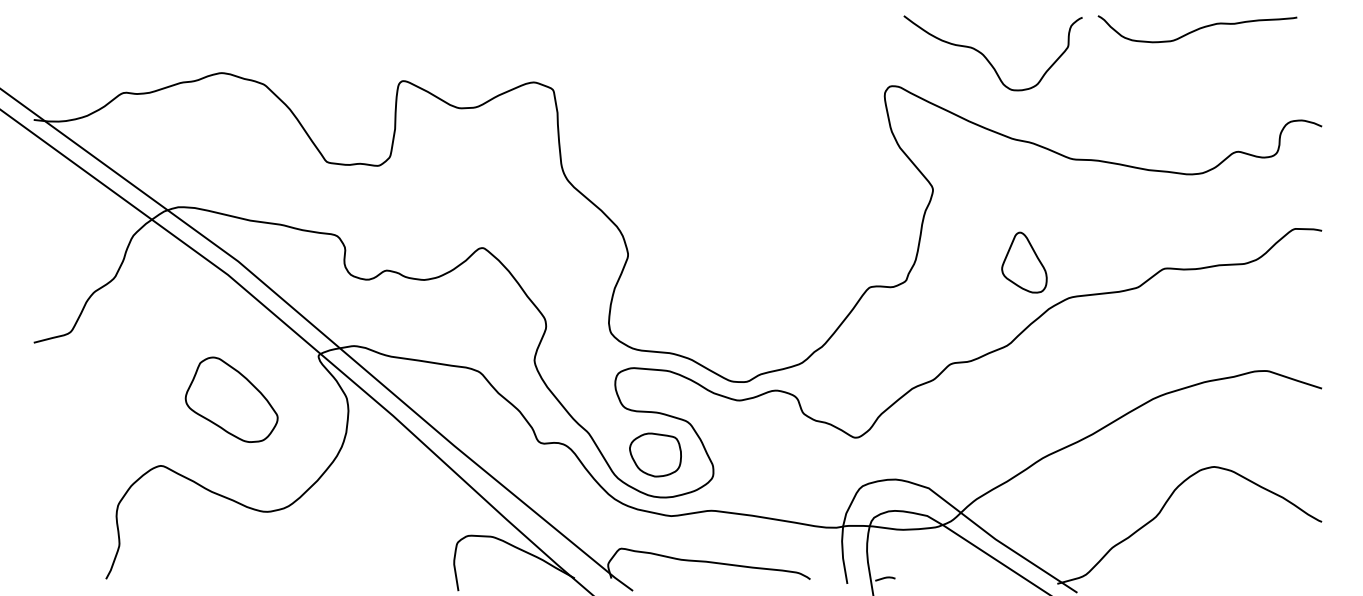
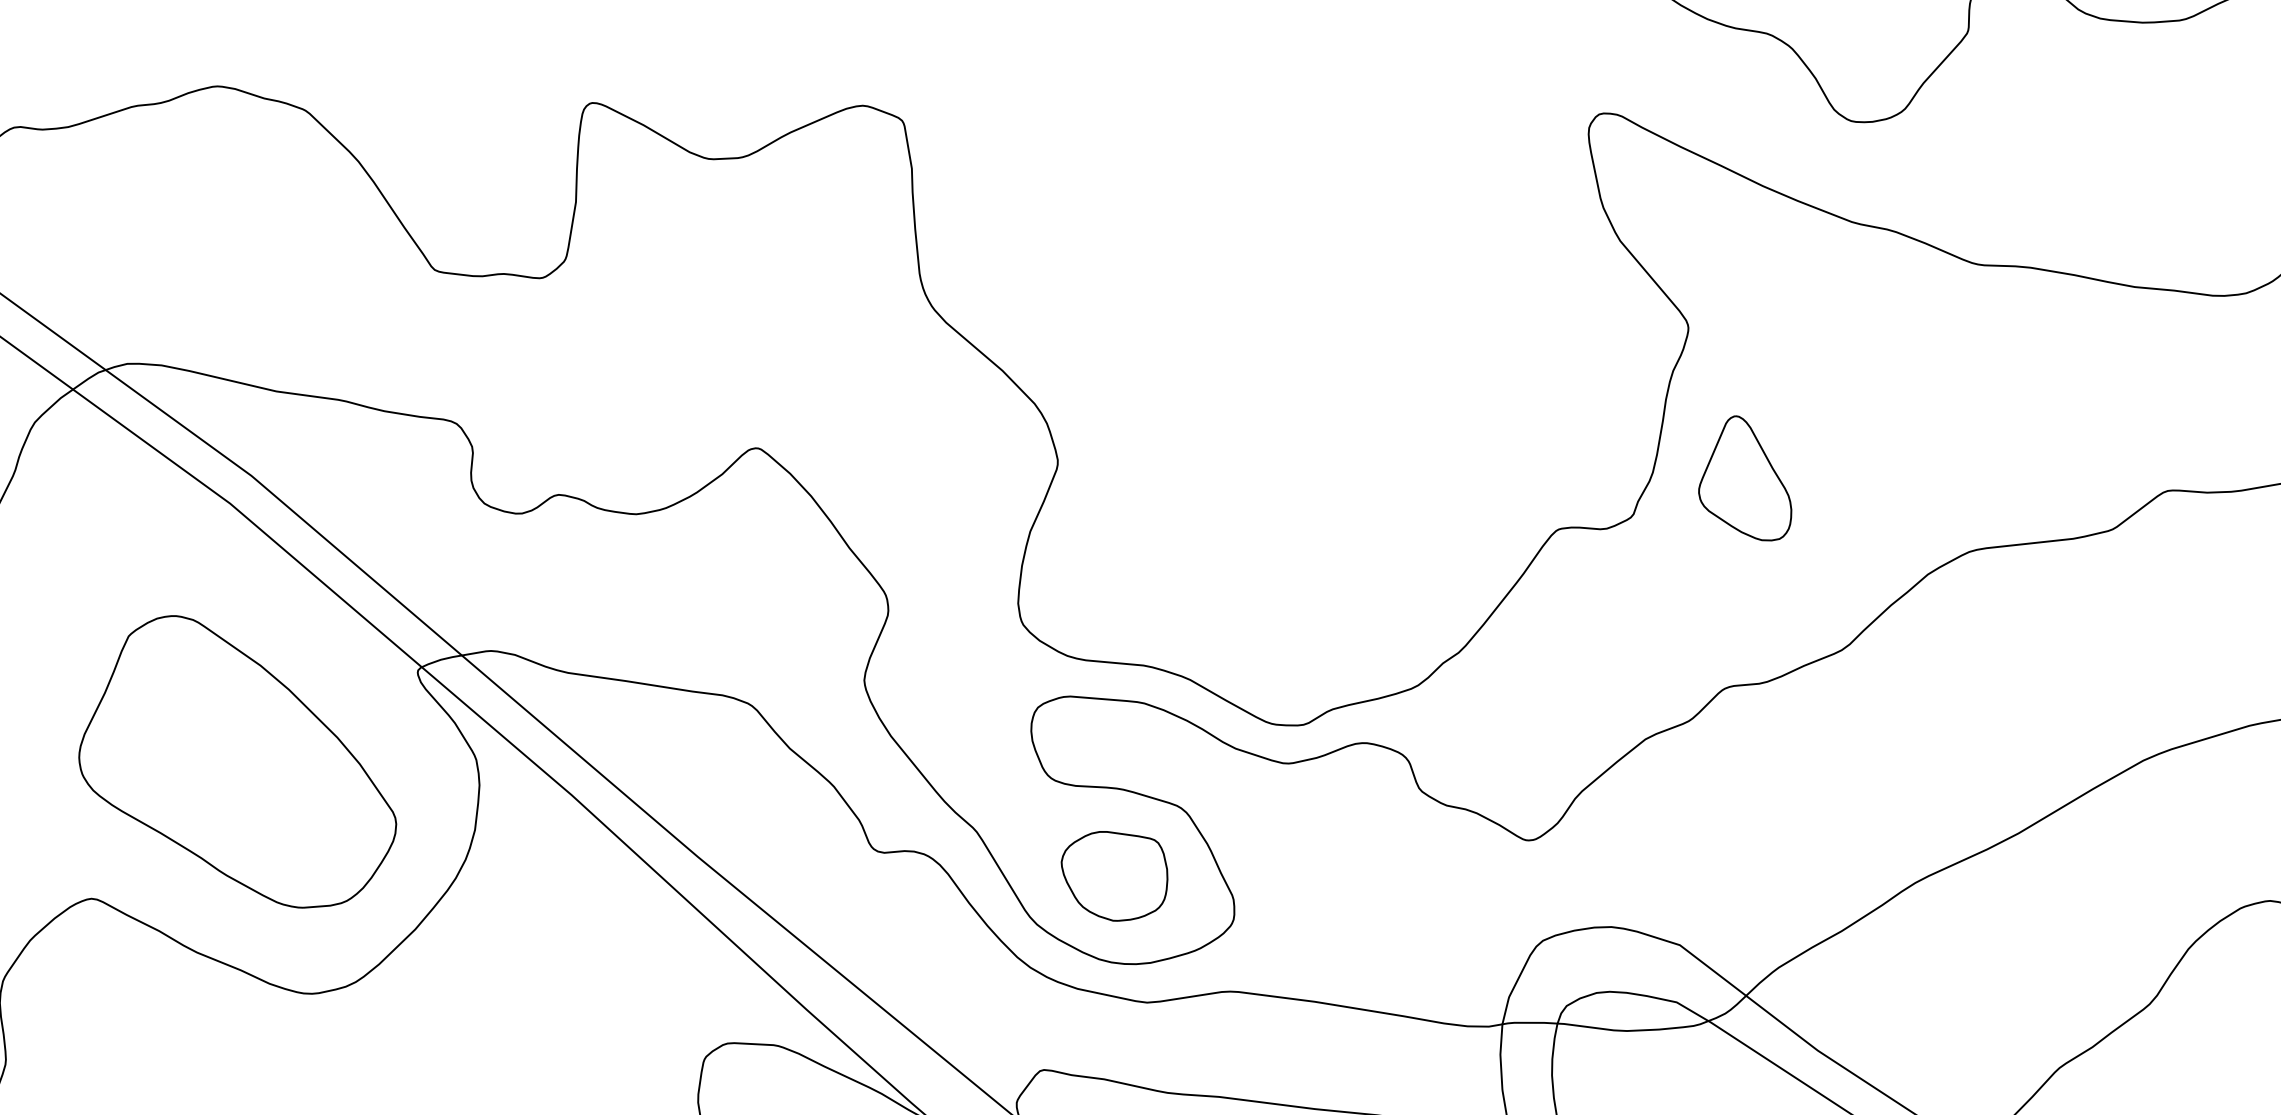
part: (1024, 262) -> (1745, 478), moved
part: (231, 399) -> (237, 761), size x1.67

